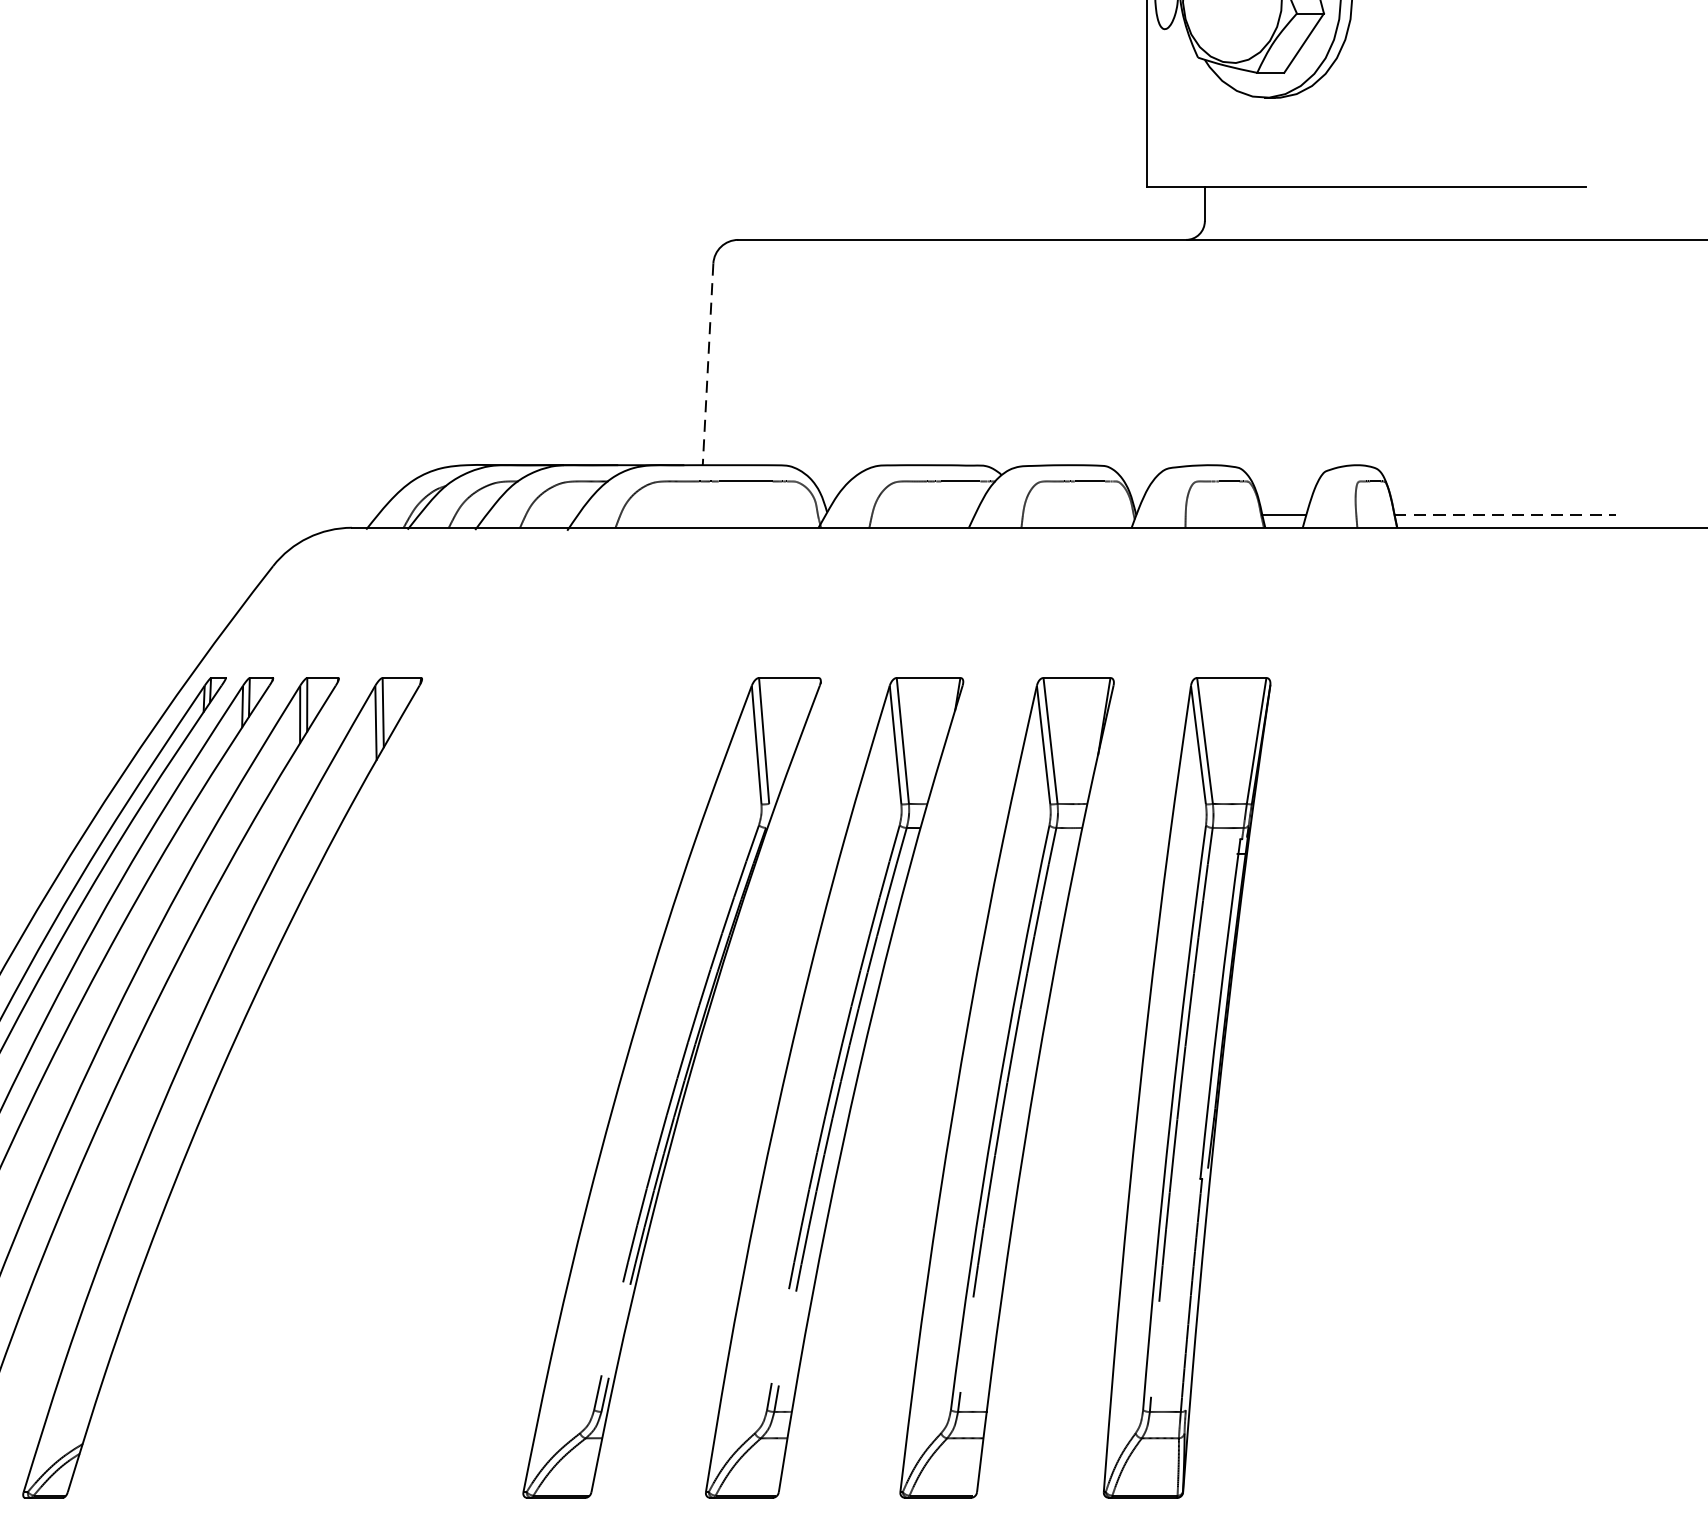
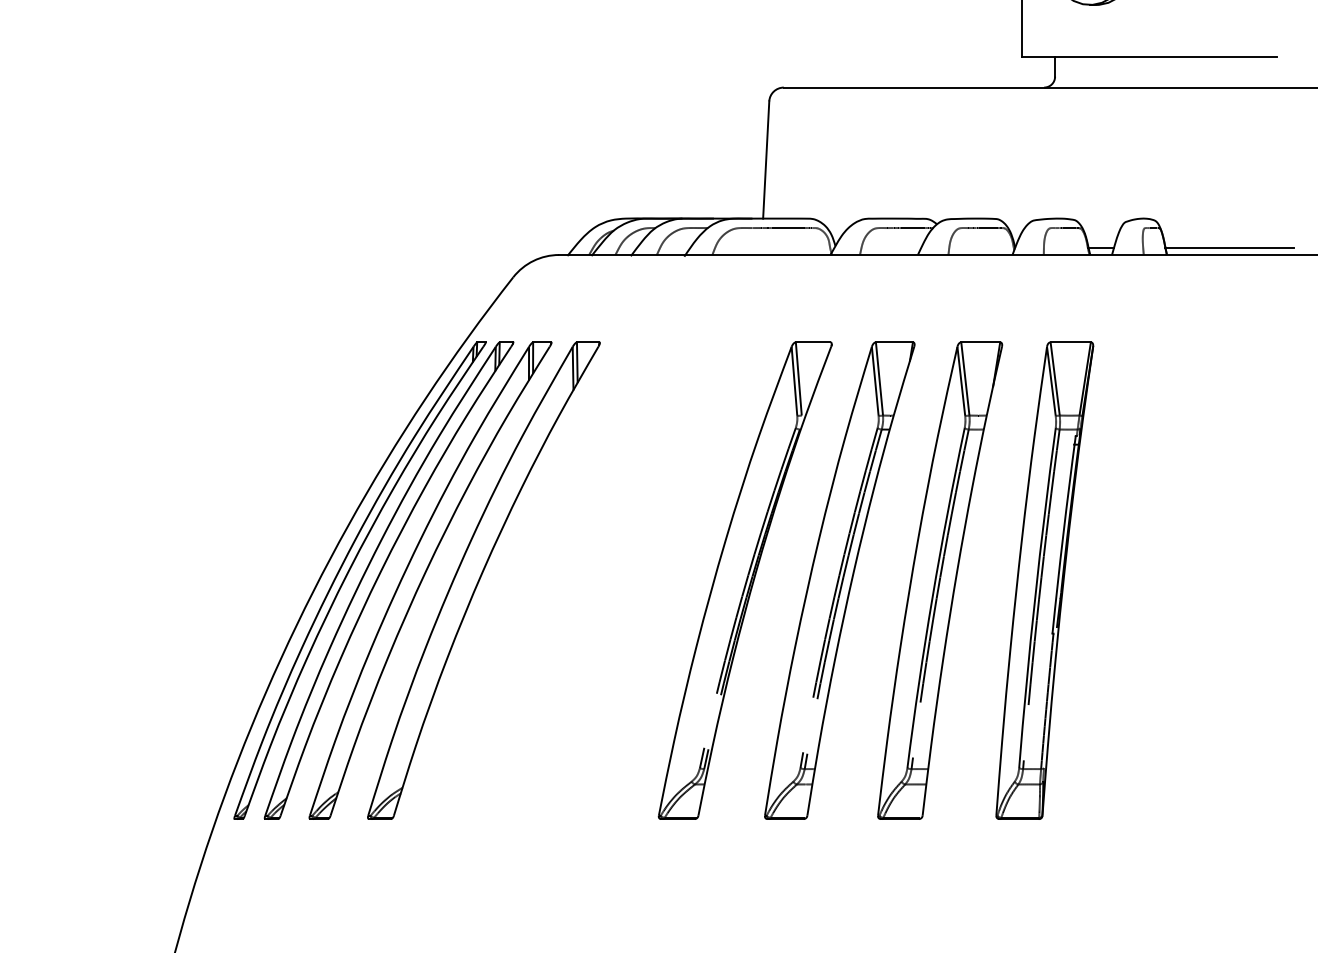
line: (708, 365) -> (766, 160), dashed -> solid
line: (1504, 514) -> (1229, 247), dashed -> solid

